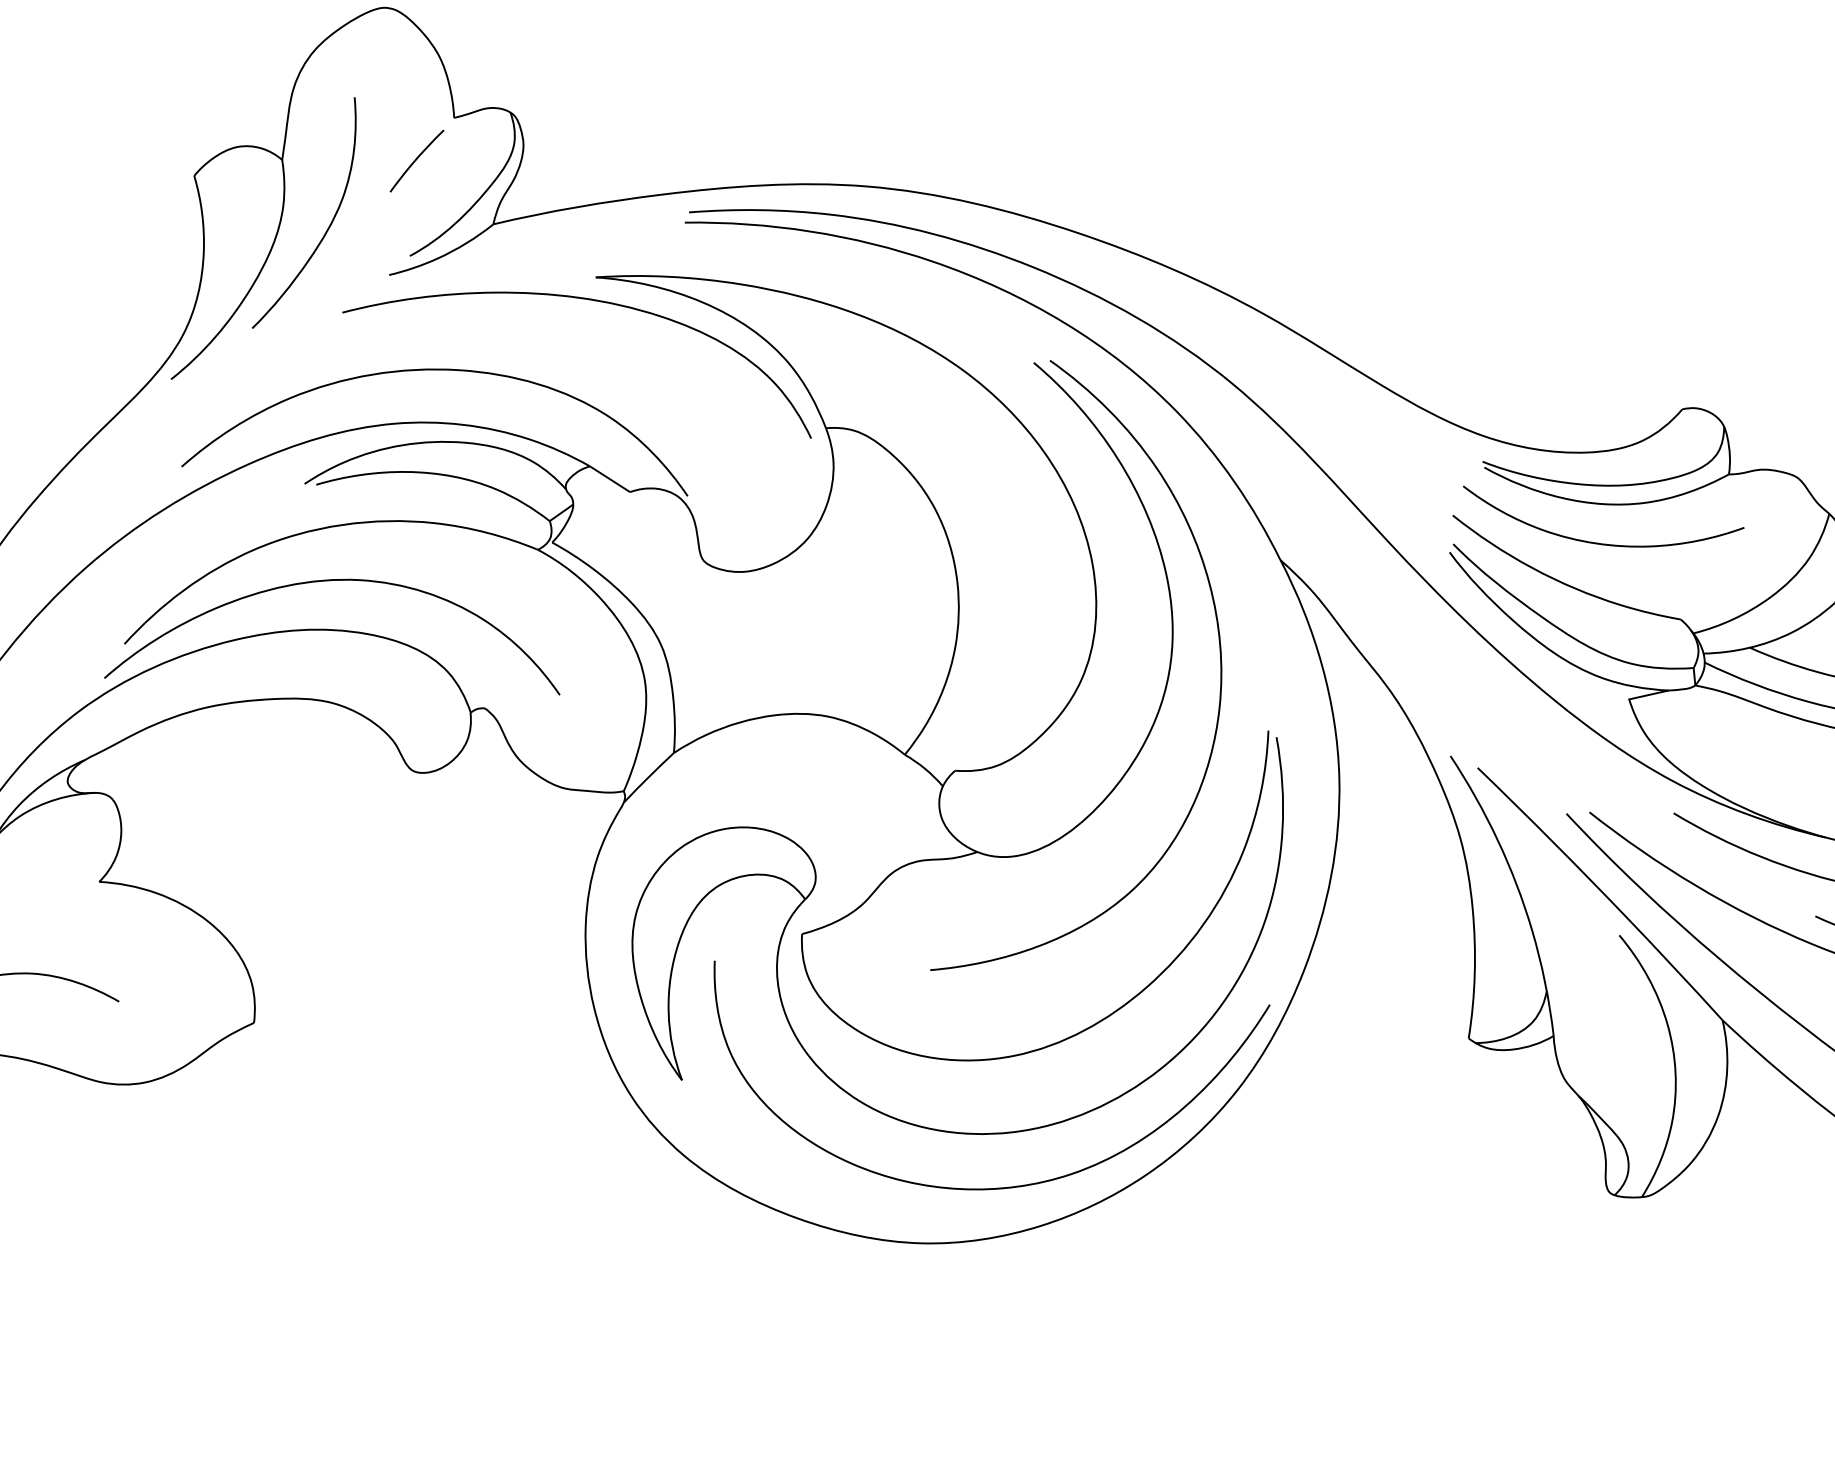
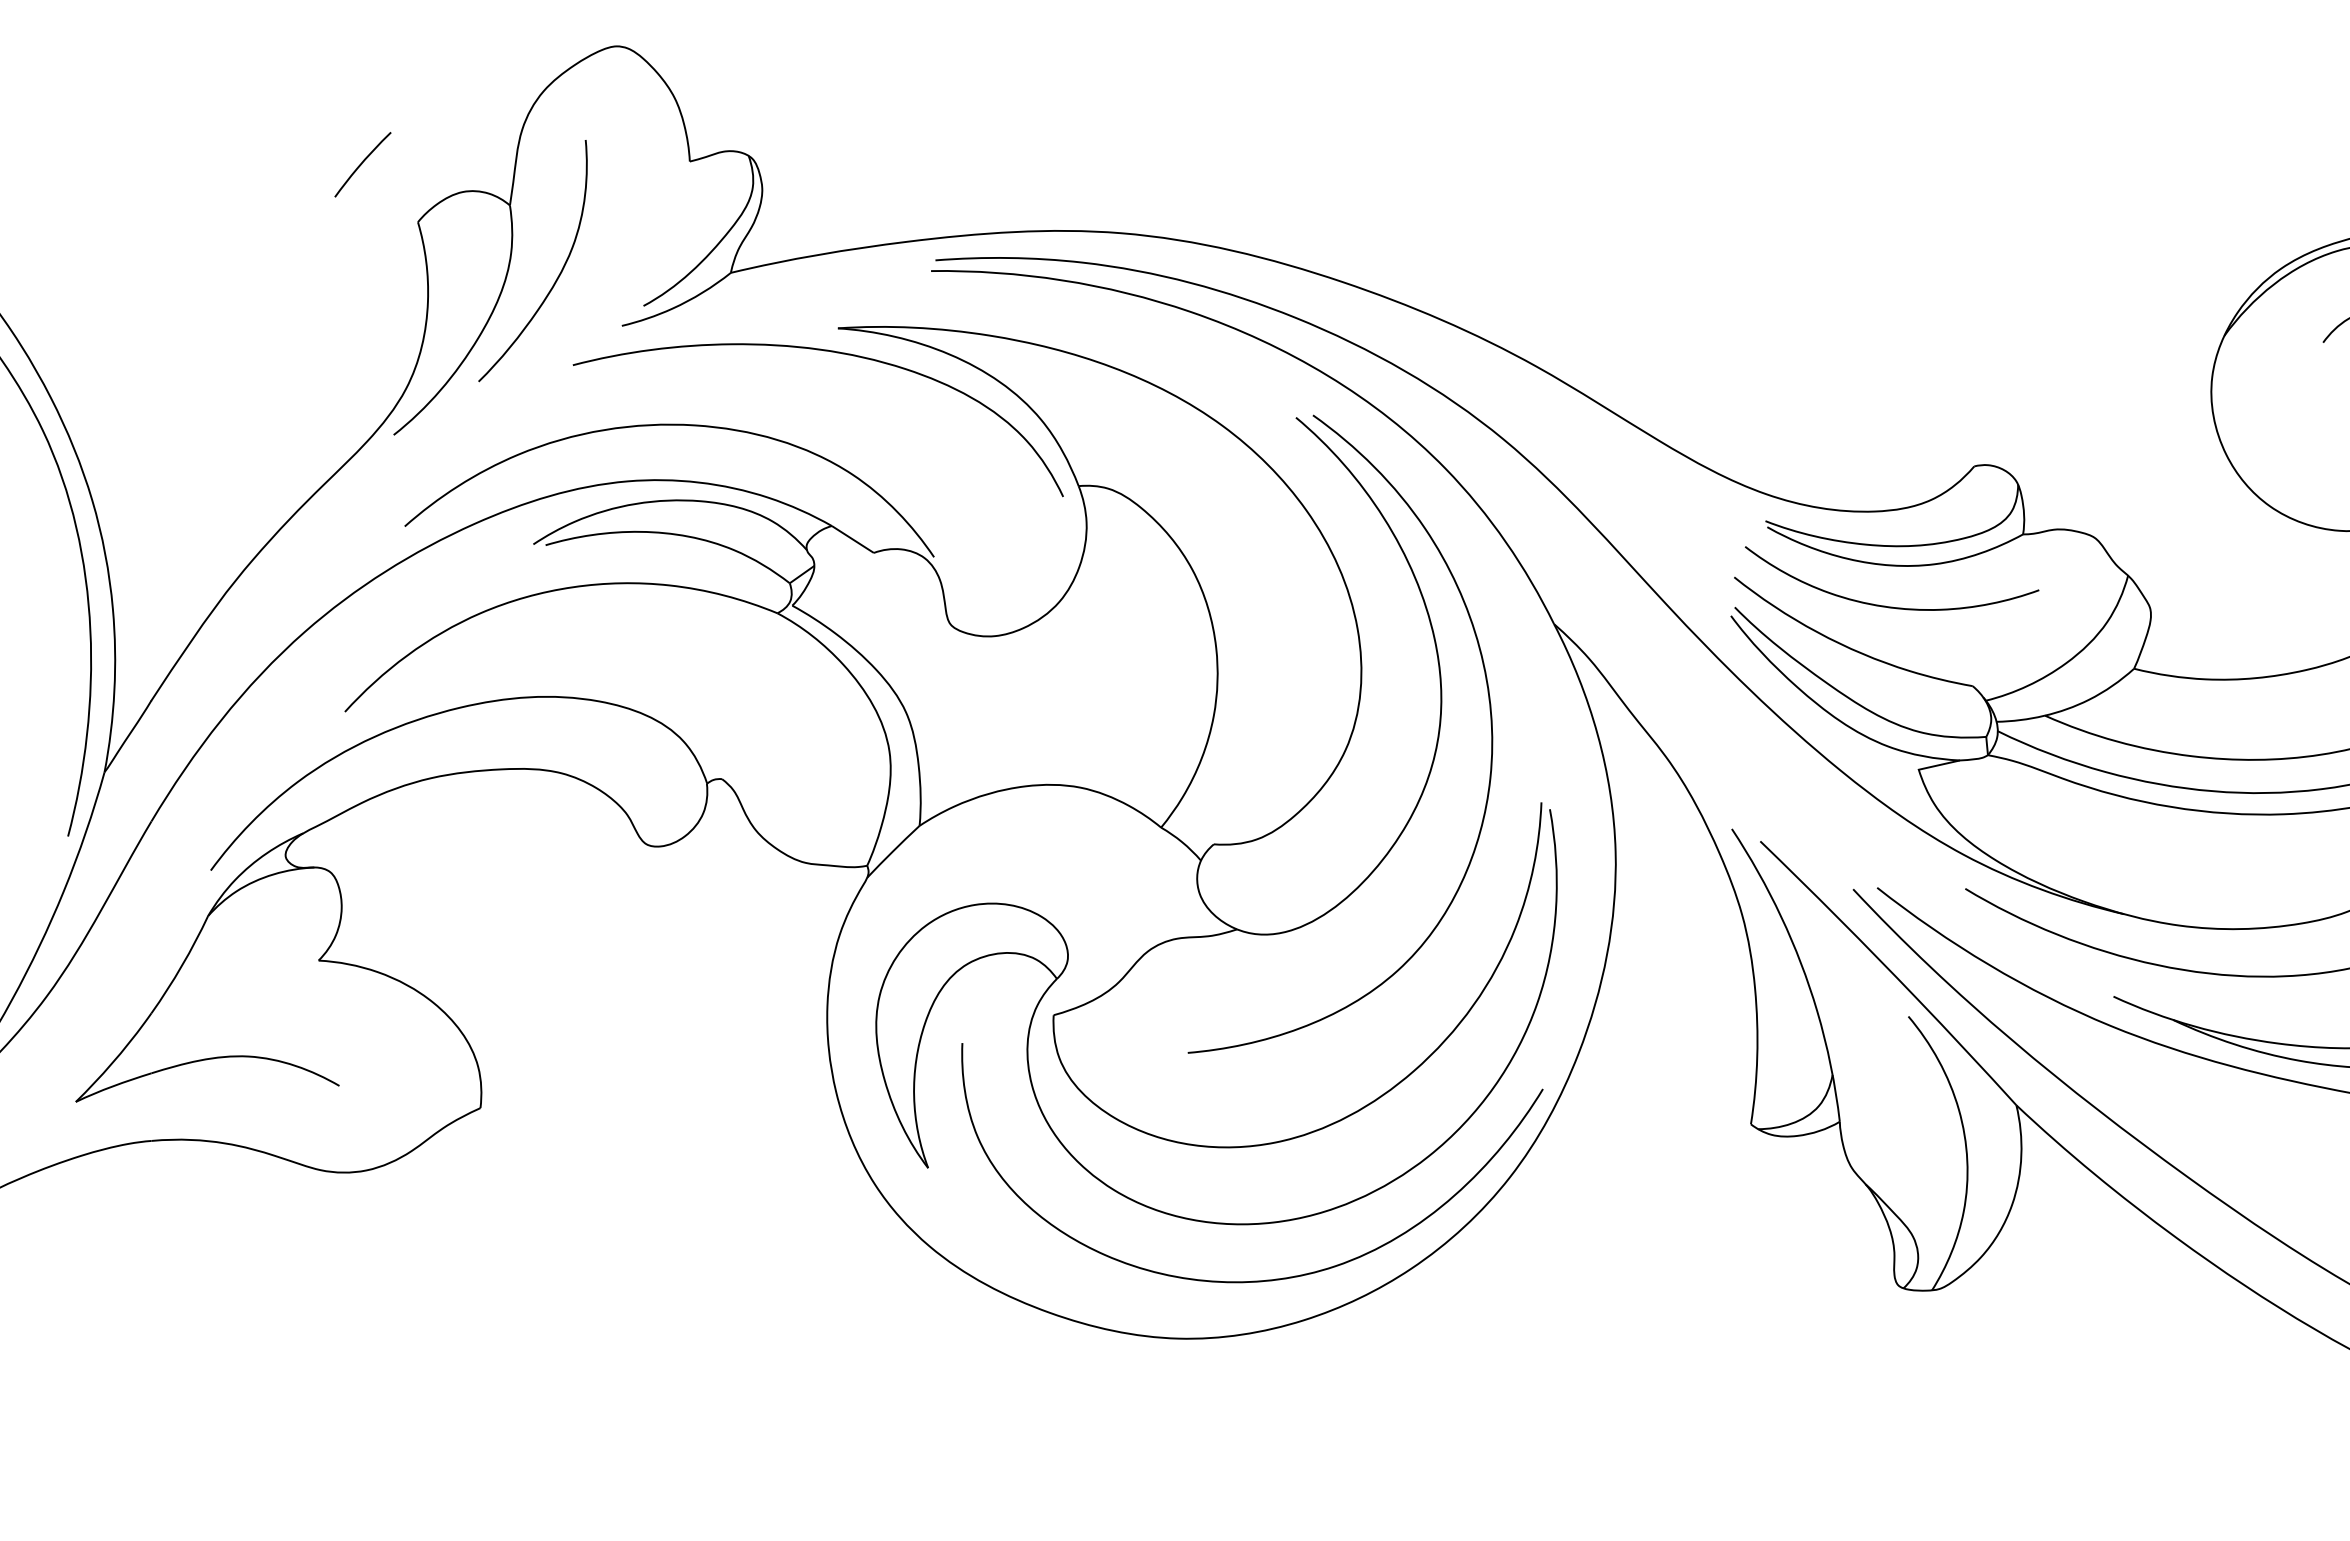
curve: (416, 160) -> (362, 164), moved
curve: (328, 581) -> (558, 646), removed

